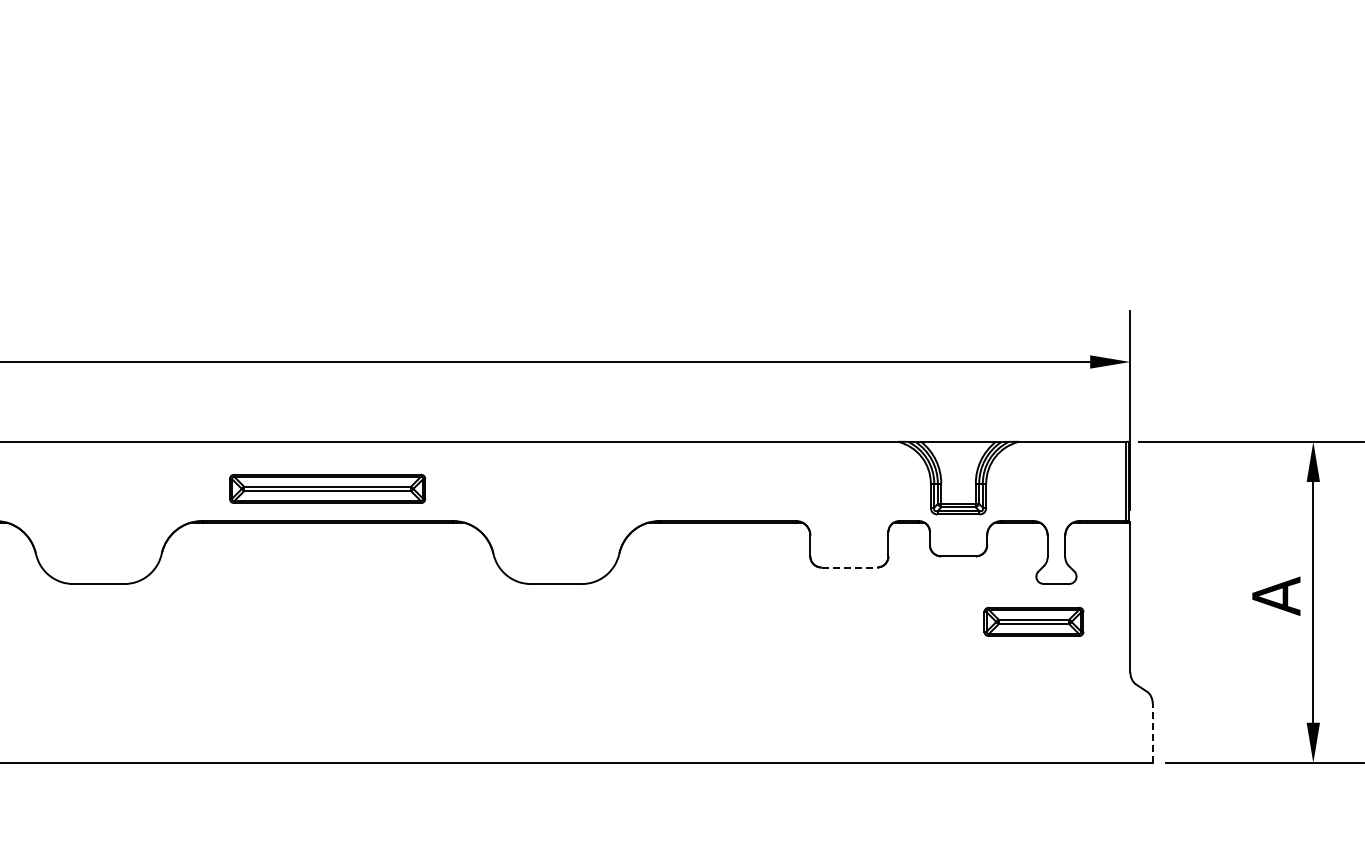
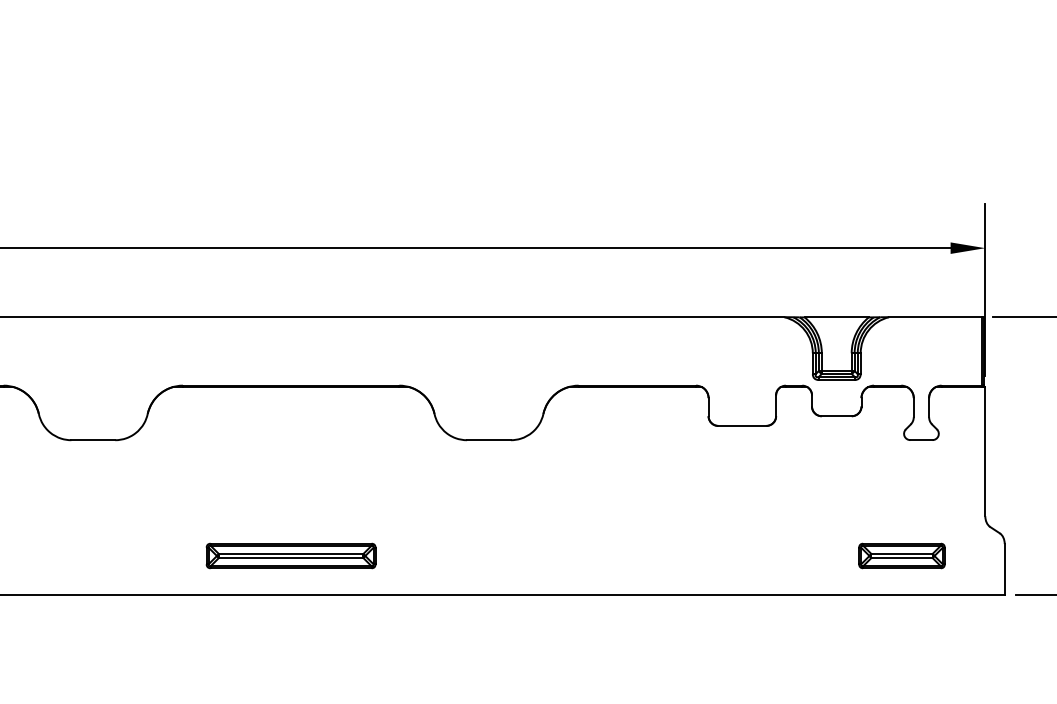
part: (327, 488) -> (291, 555), moved
line: (849, 567) -> (742, 425), dashed -> solid
part: (1033, 621) -> (901, 555), moved
line: (1152, 733) -> (1004, 569), dashed -> solid

